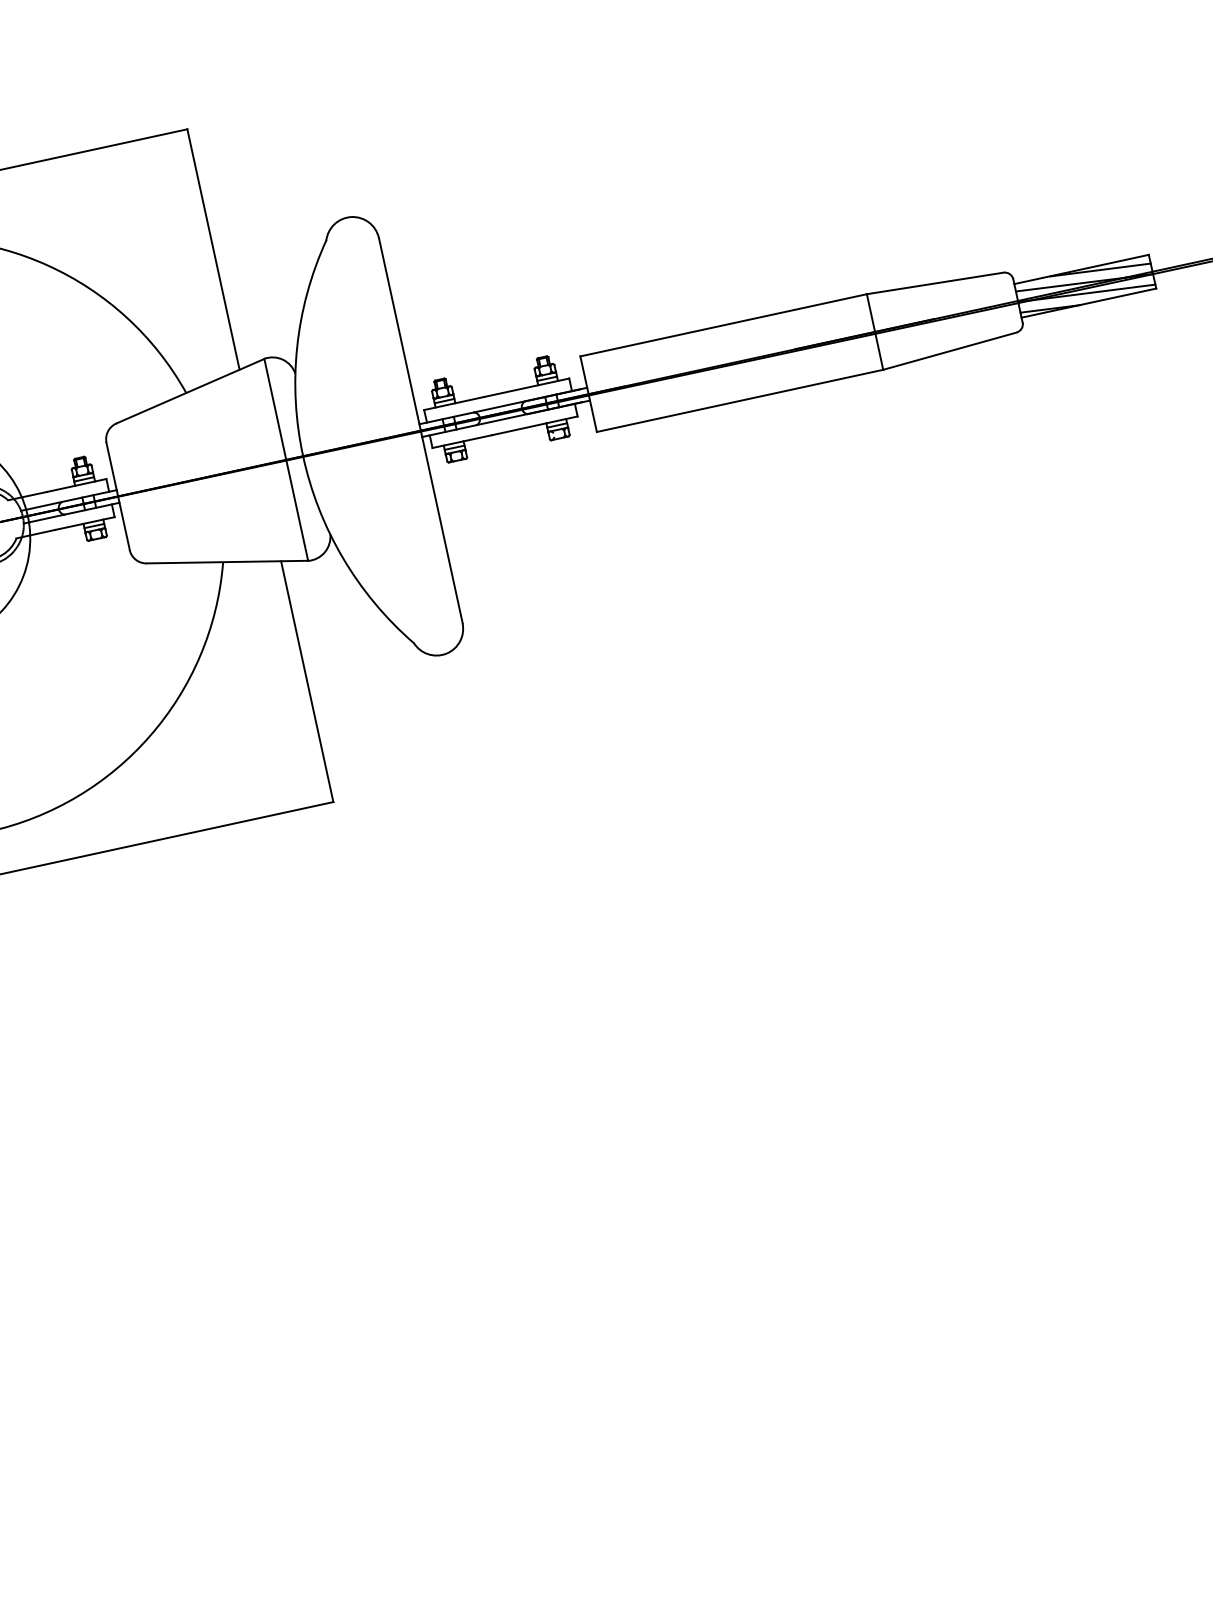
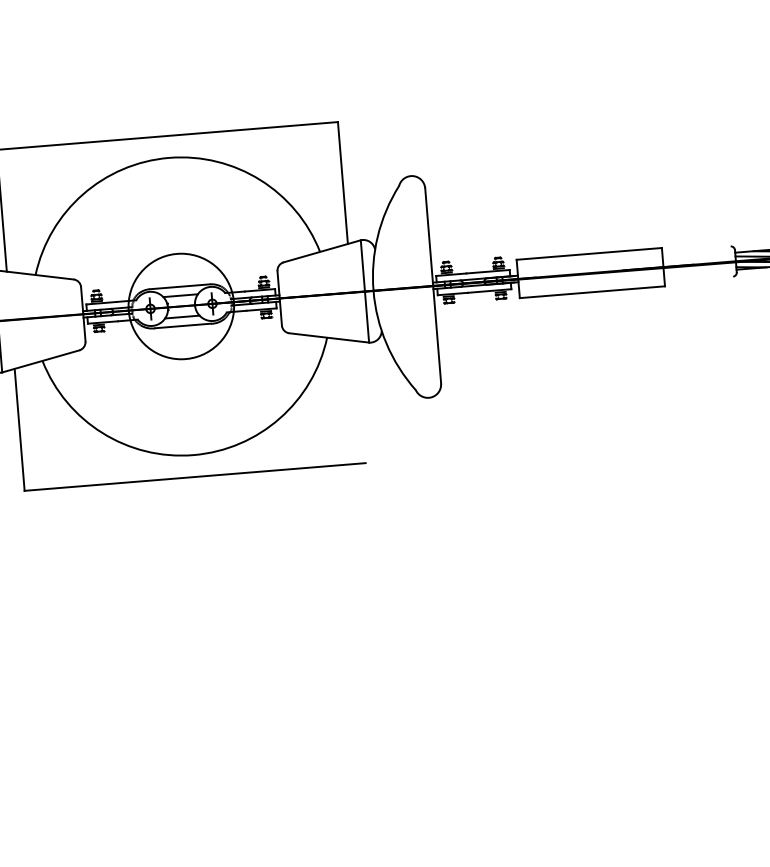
line: (933, 284) -> (695, 247), removed
line: (948, 351) -> (698, 281), removed
line: (306, 682) -> (360, 402), removed

